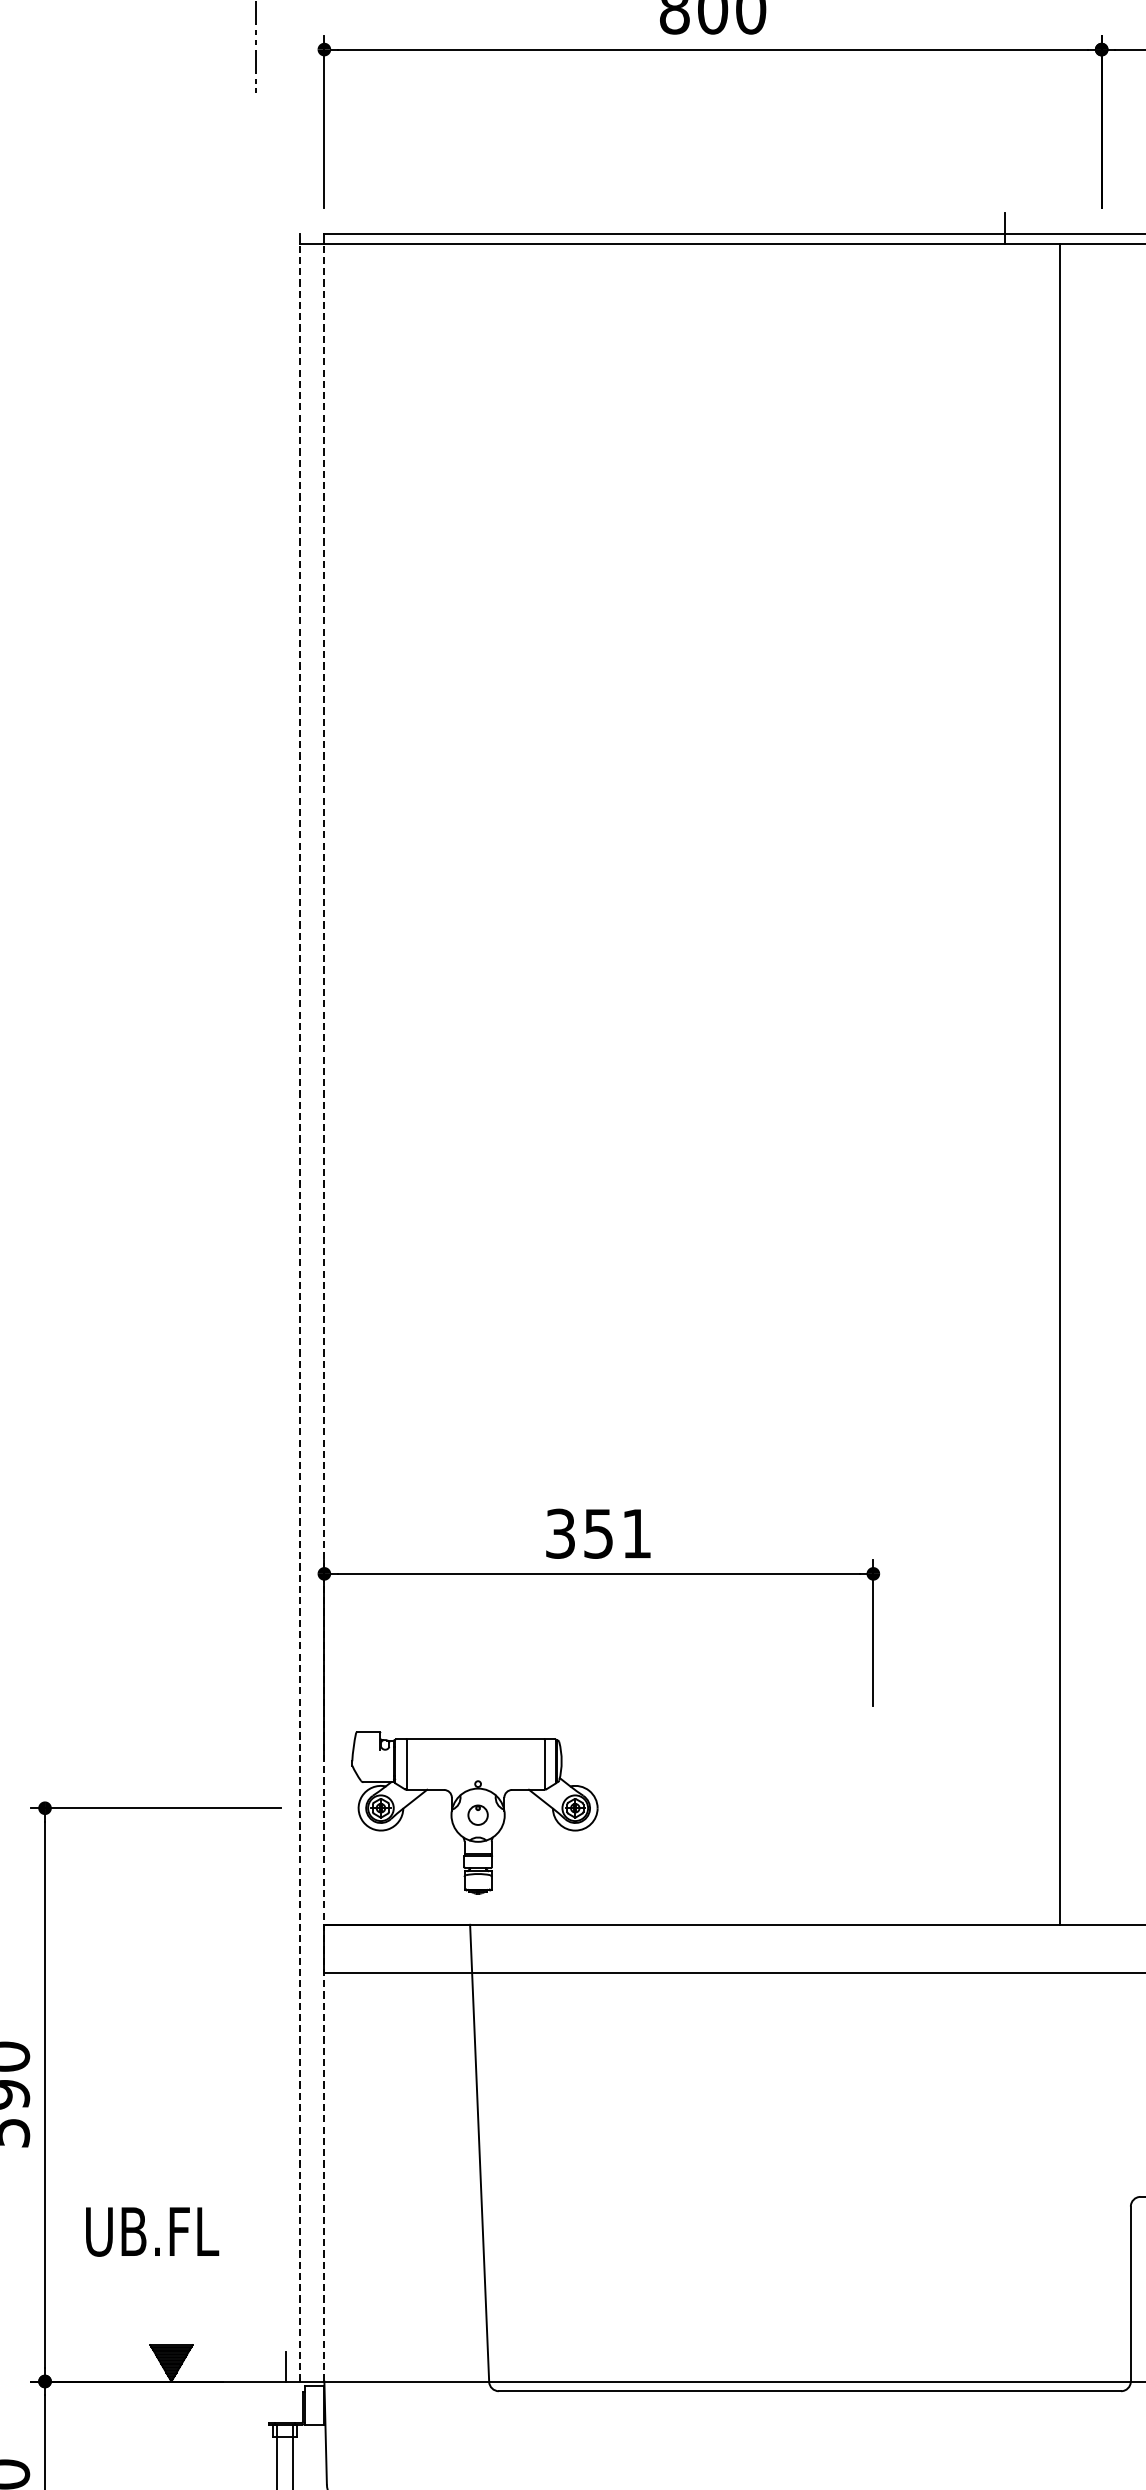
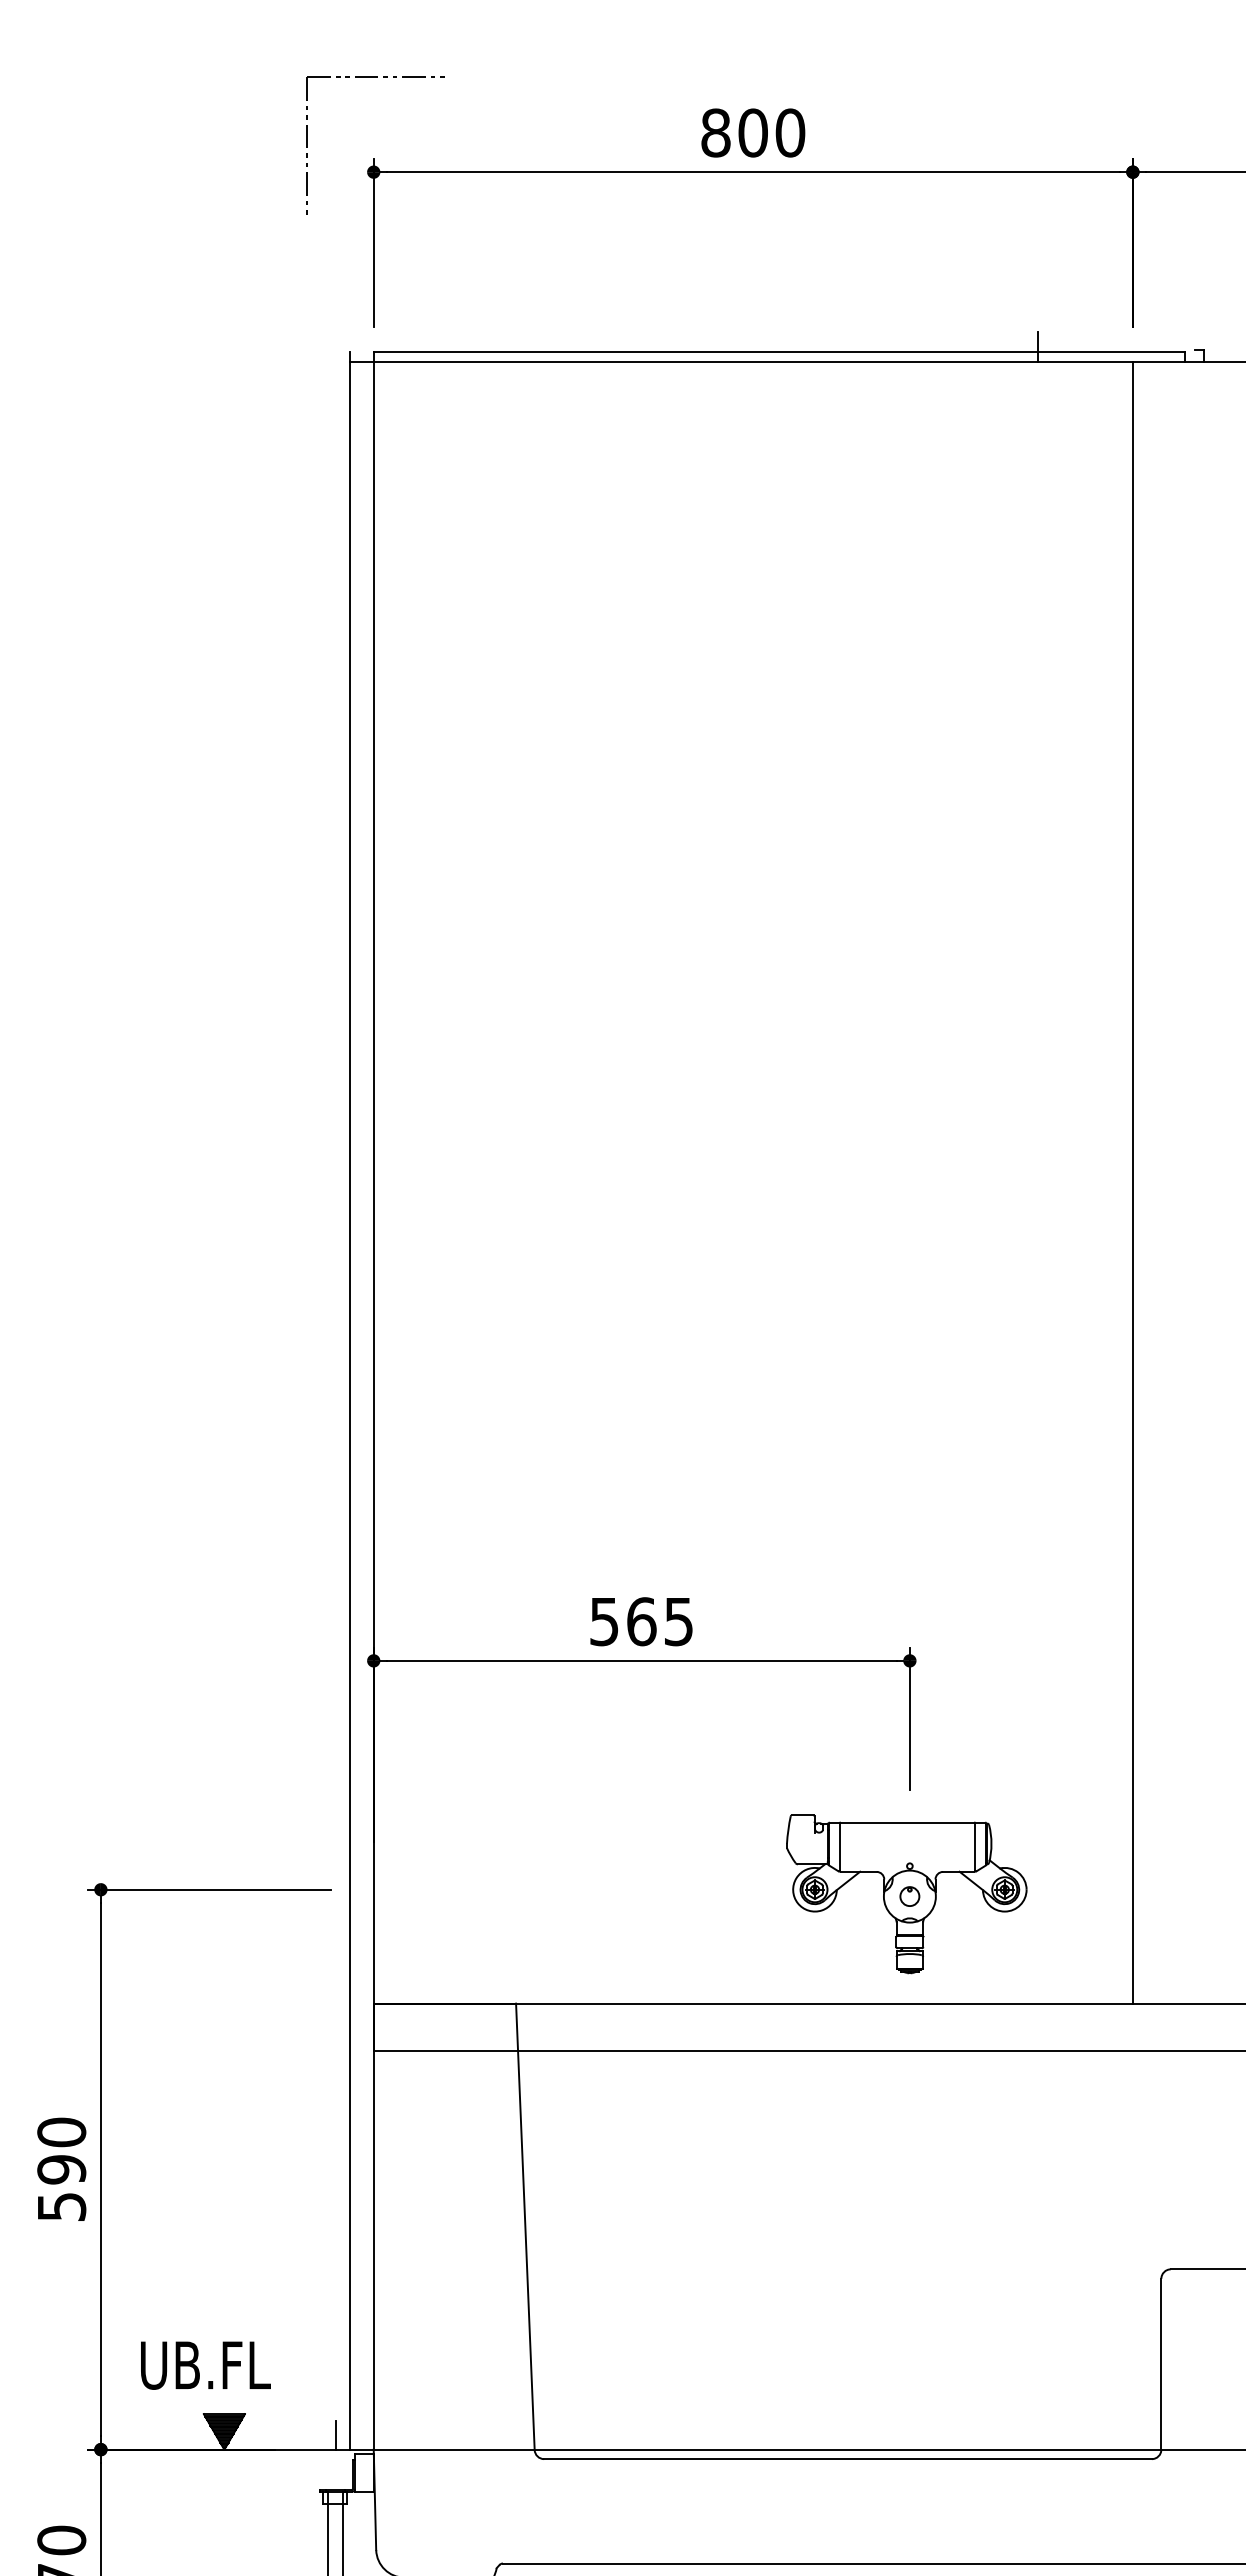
line: (1059, 1084) -> (1132, 1182), moved
line: (300, 1312) -> (350, 1405), dashed -> solid
line: (324, 1312) -> (373, 1405), dashed -> solid
text: (598, 1533) -> (641, 1621), 351 -> 565
part: (474, 1813) -> (906, 1894), moved
text: (152, 2231) -> (205, 2365), moved

